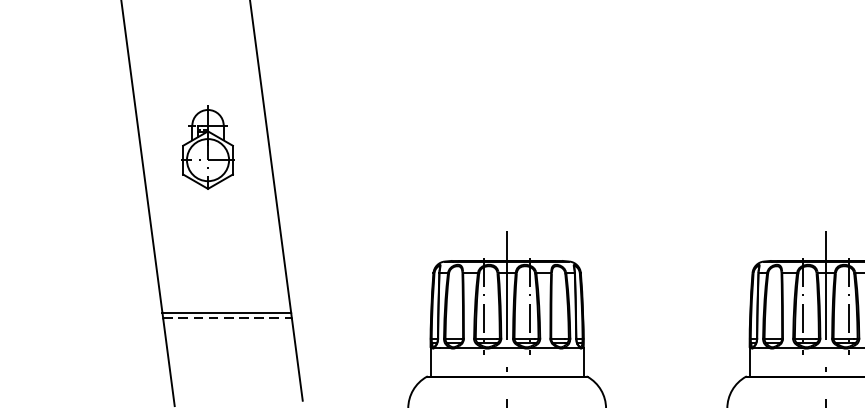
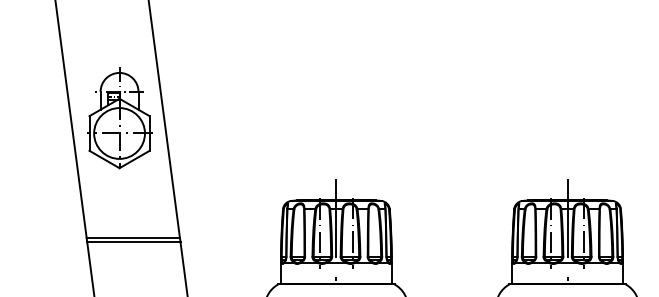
part: (207, 147) -> (119, 118), size x1.67
line: (227, 318) -> (133, 242), dashed -> solid

